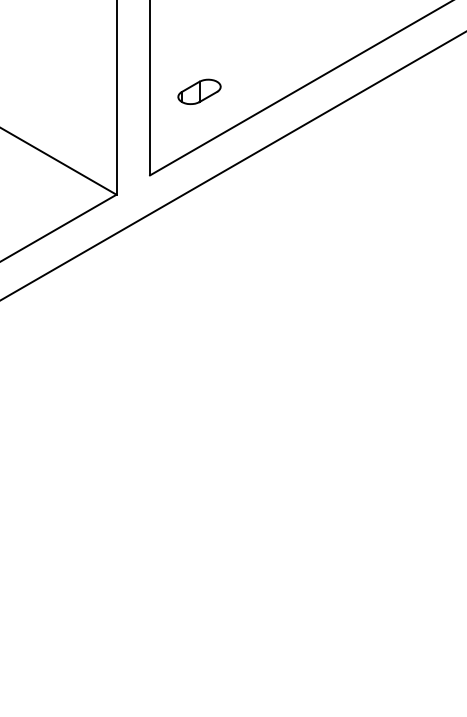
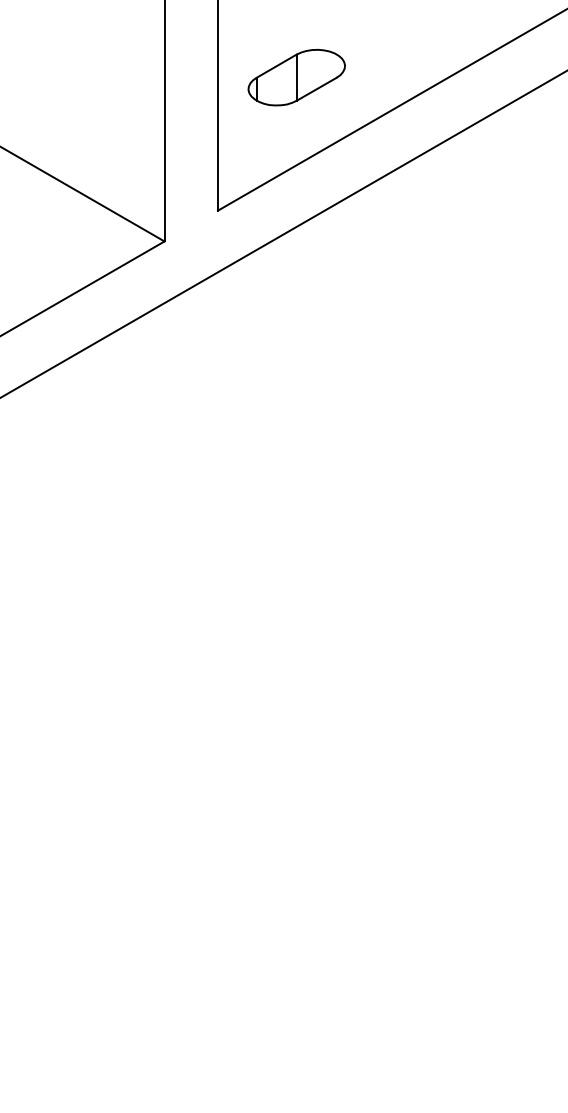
part: (199, 91) -> (296, 77), size x1.43

